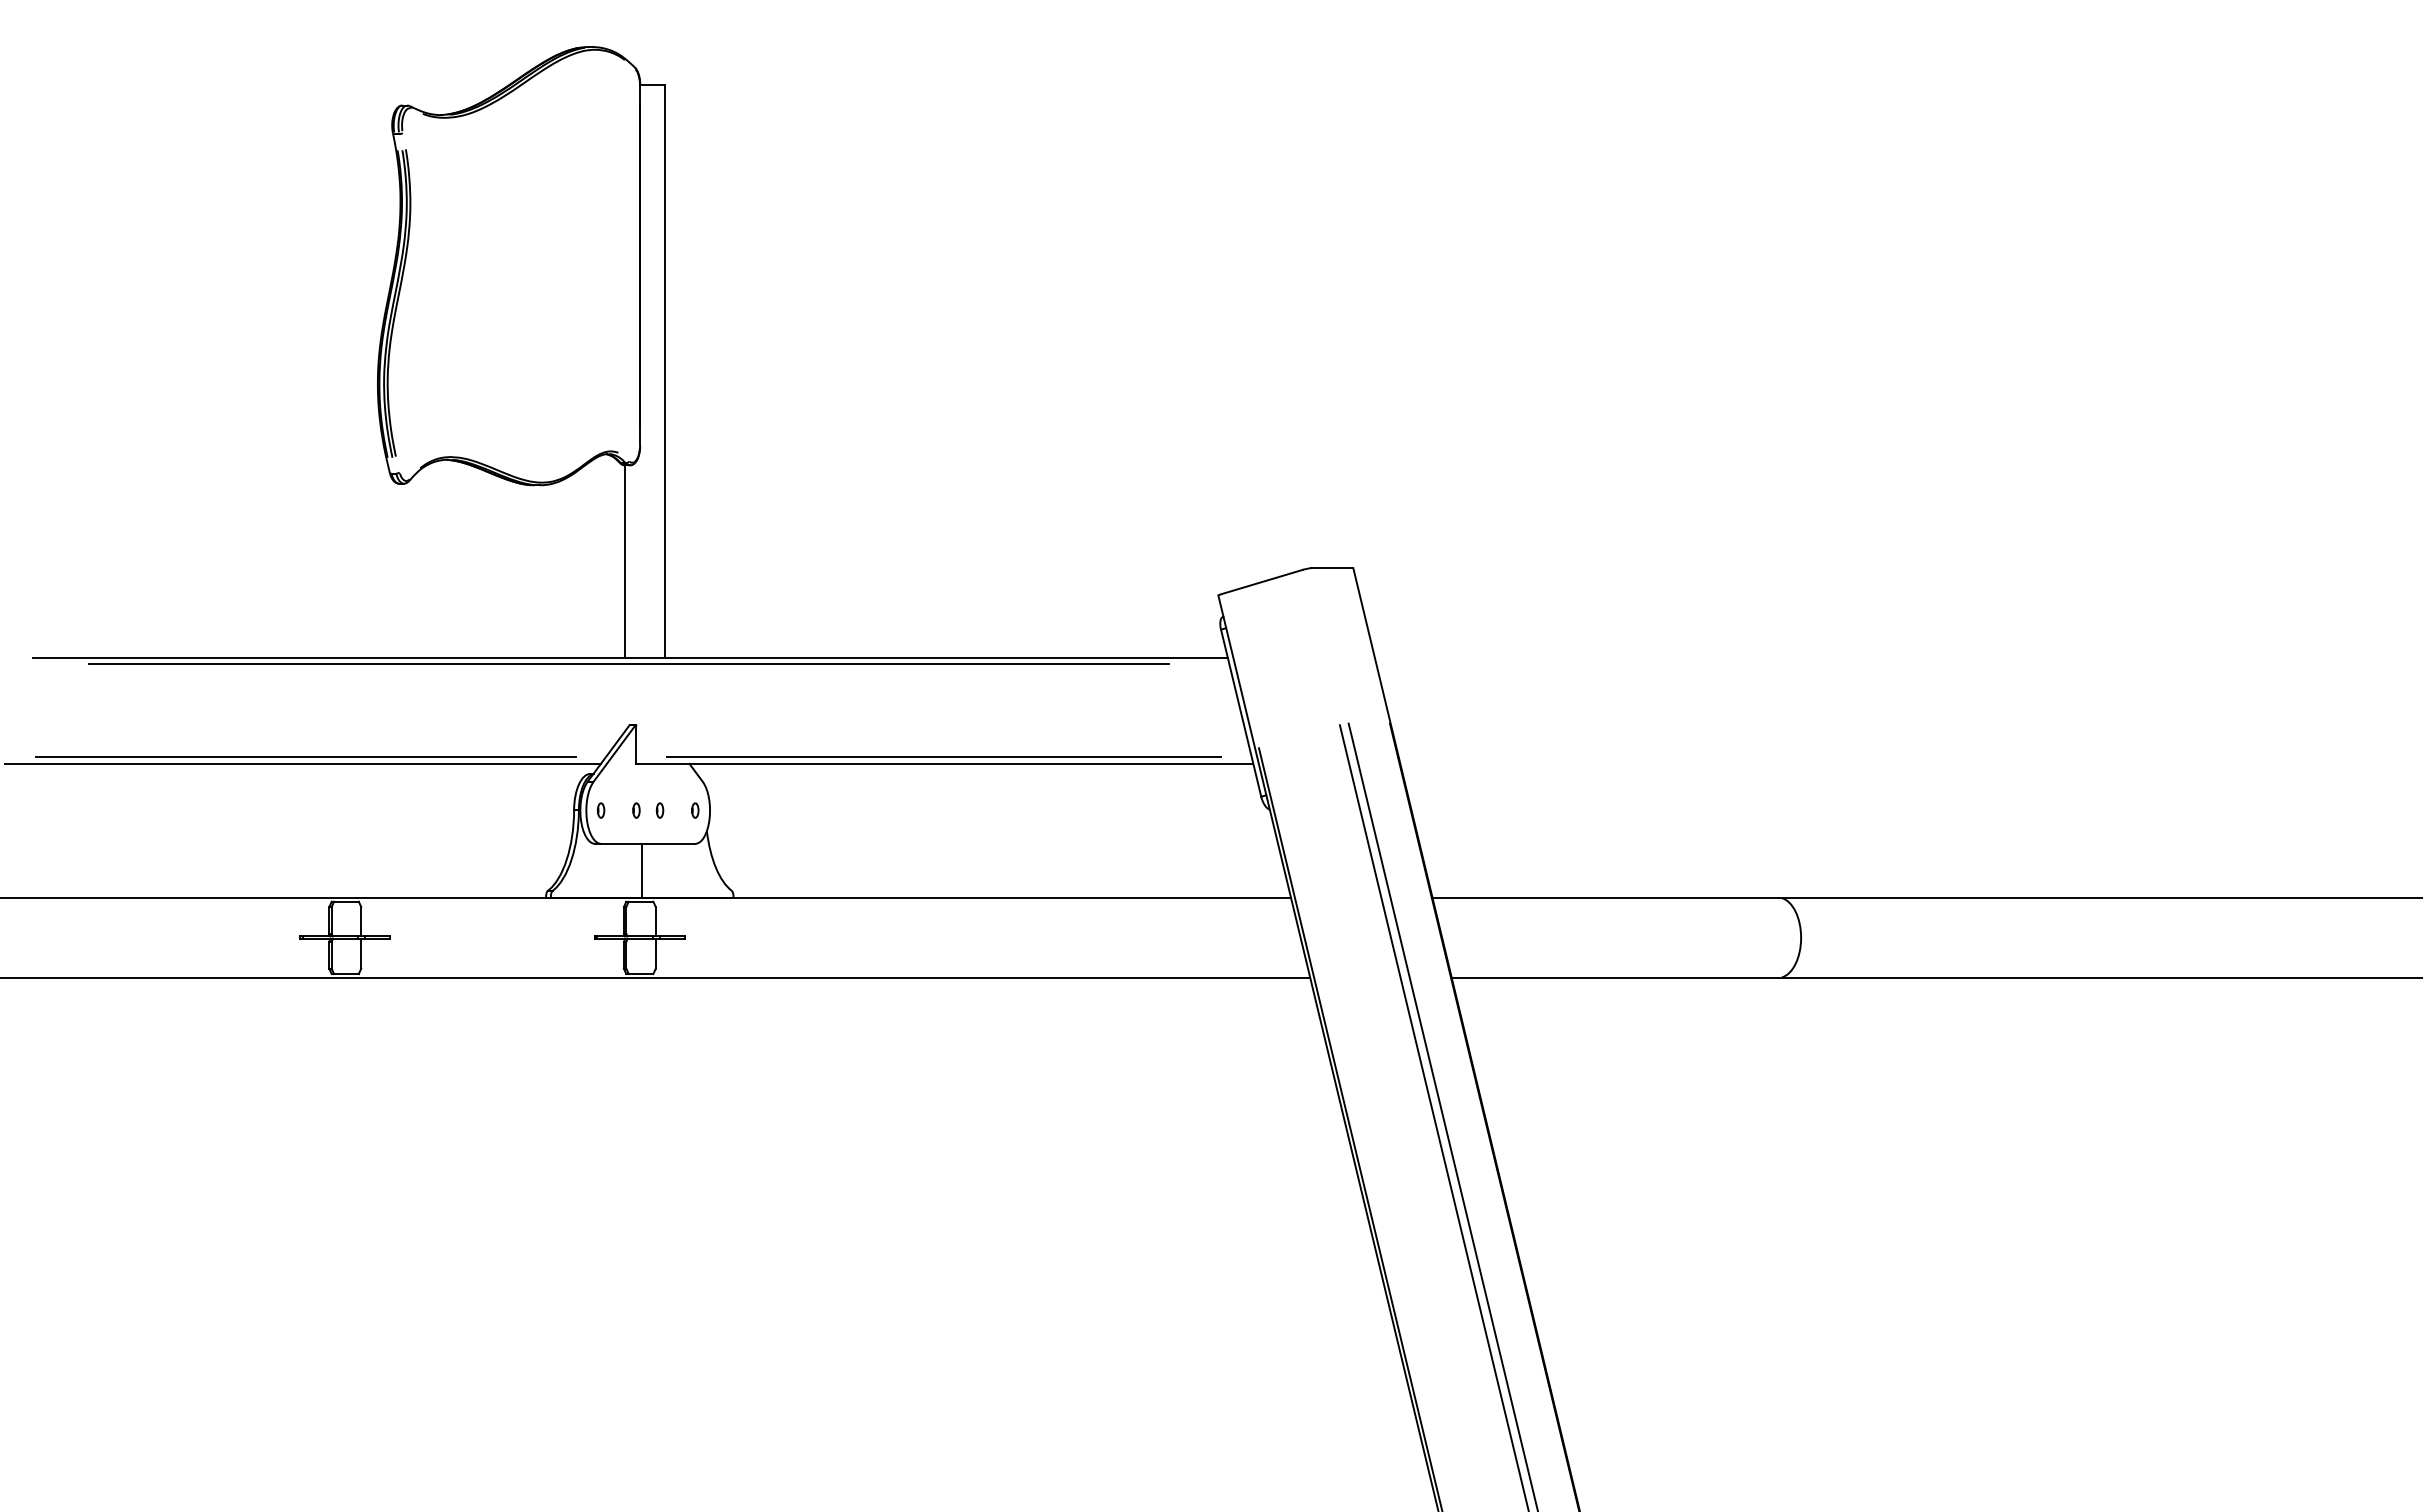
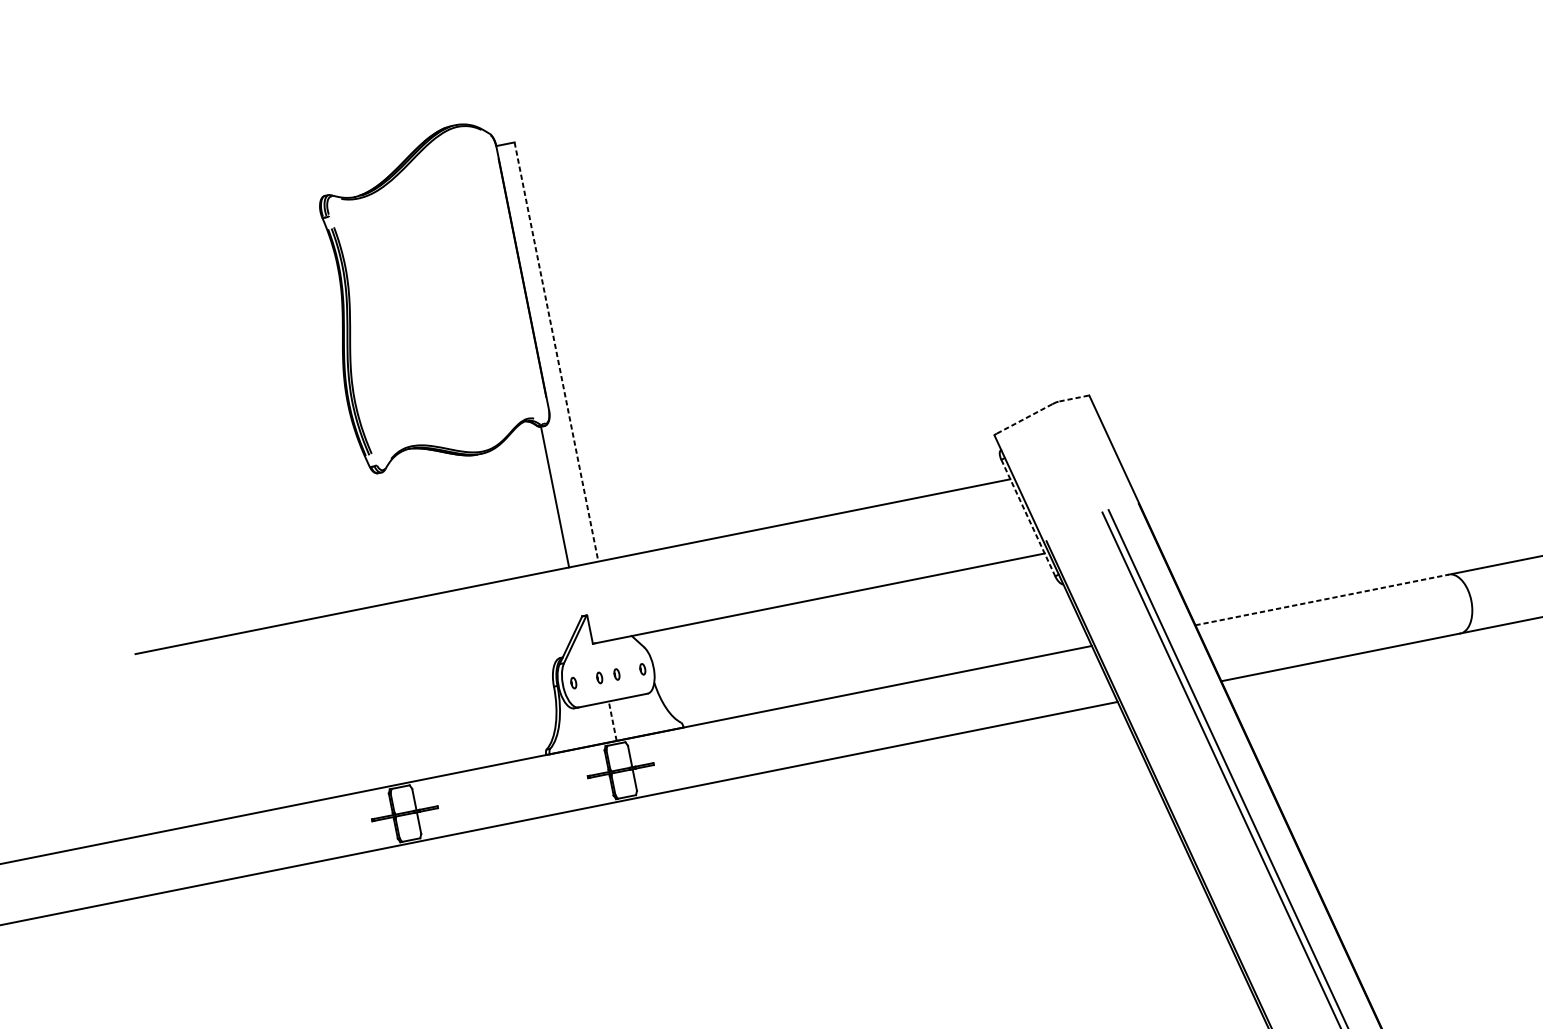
line: (665, 371) -> (556, 352), solid -> dashed
line: (1331, 568) -> (1073, 398), solid -> dashed
line: (1261, 582) -> (1024, 419), solid -> dashed
line: (628, 664) -> (572, 572), removed
line: (1241, 713) -> (1028, 518), solid -> dashed
line: (305, 757) -> (349, 687), removed
line: (943, 757) -> (816, 594), removed
line: (302, 763) -> (348, 692), removed
line: (642, 870) -> (612, 720), solid -> dashed
line: (1605, 897) -> (1322, 599), solid -> dashed

